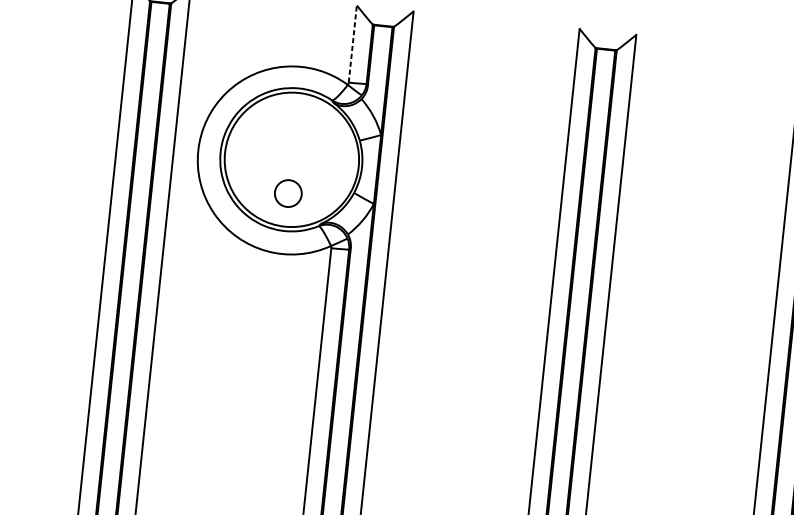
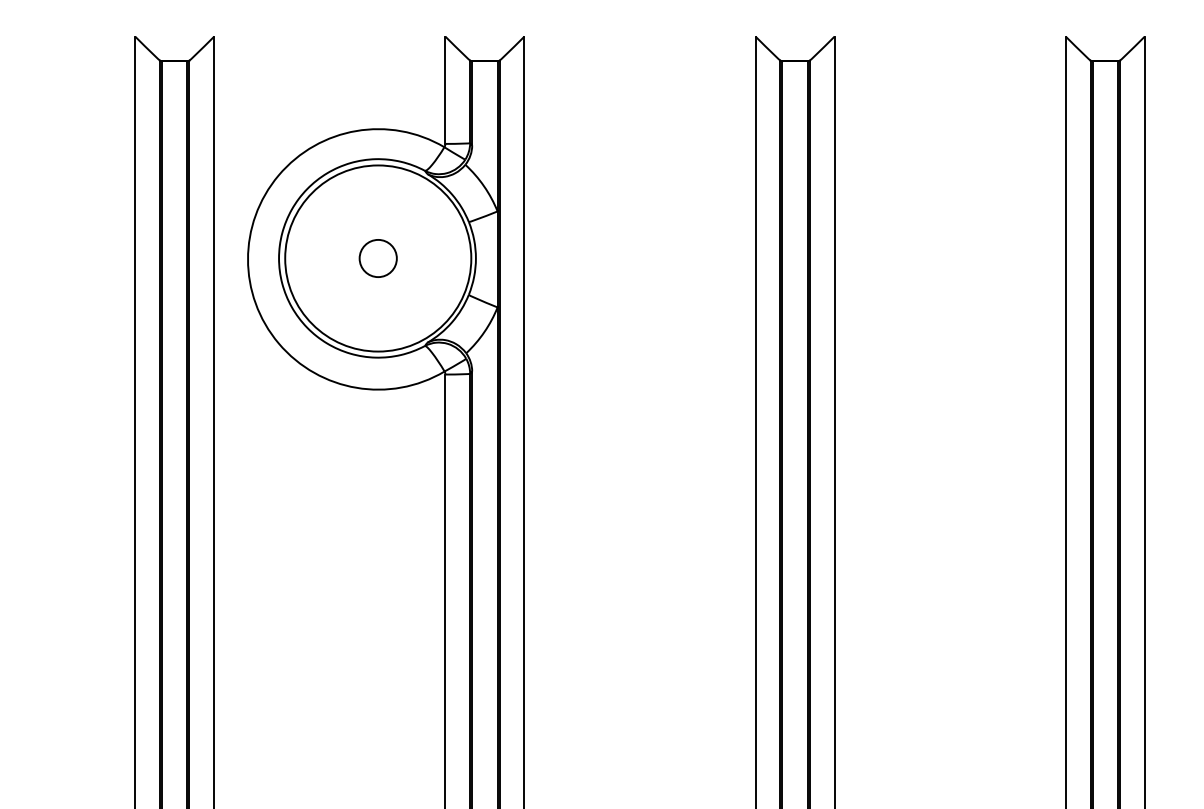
line: (352, 44) -> (445, 90), dashed -> solid
circle: (287, 193) -> (377, 258), moved

